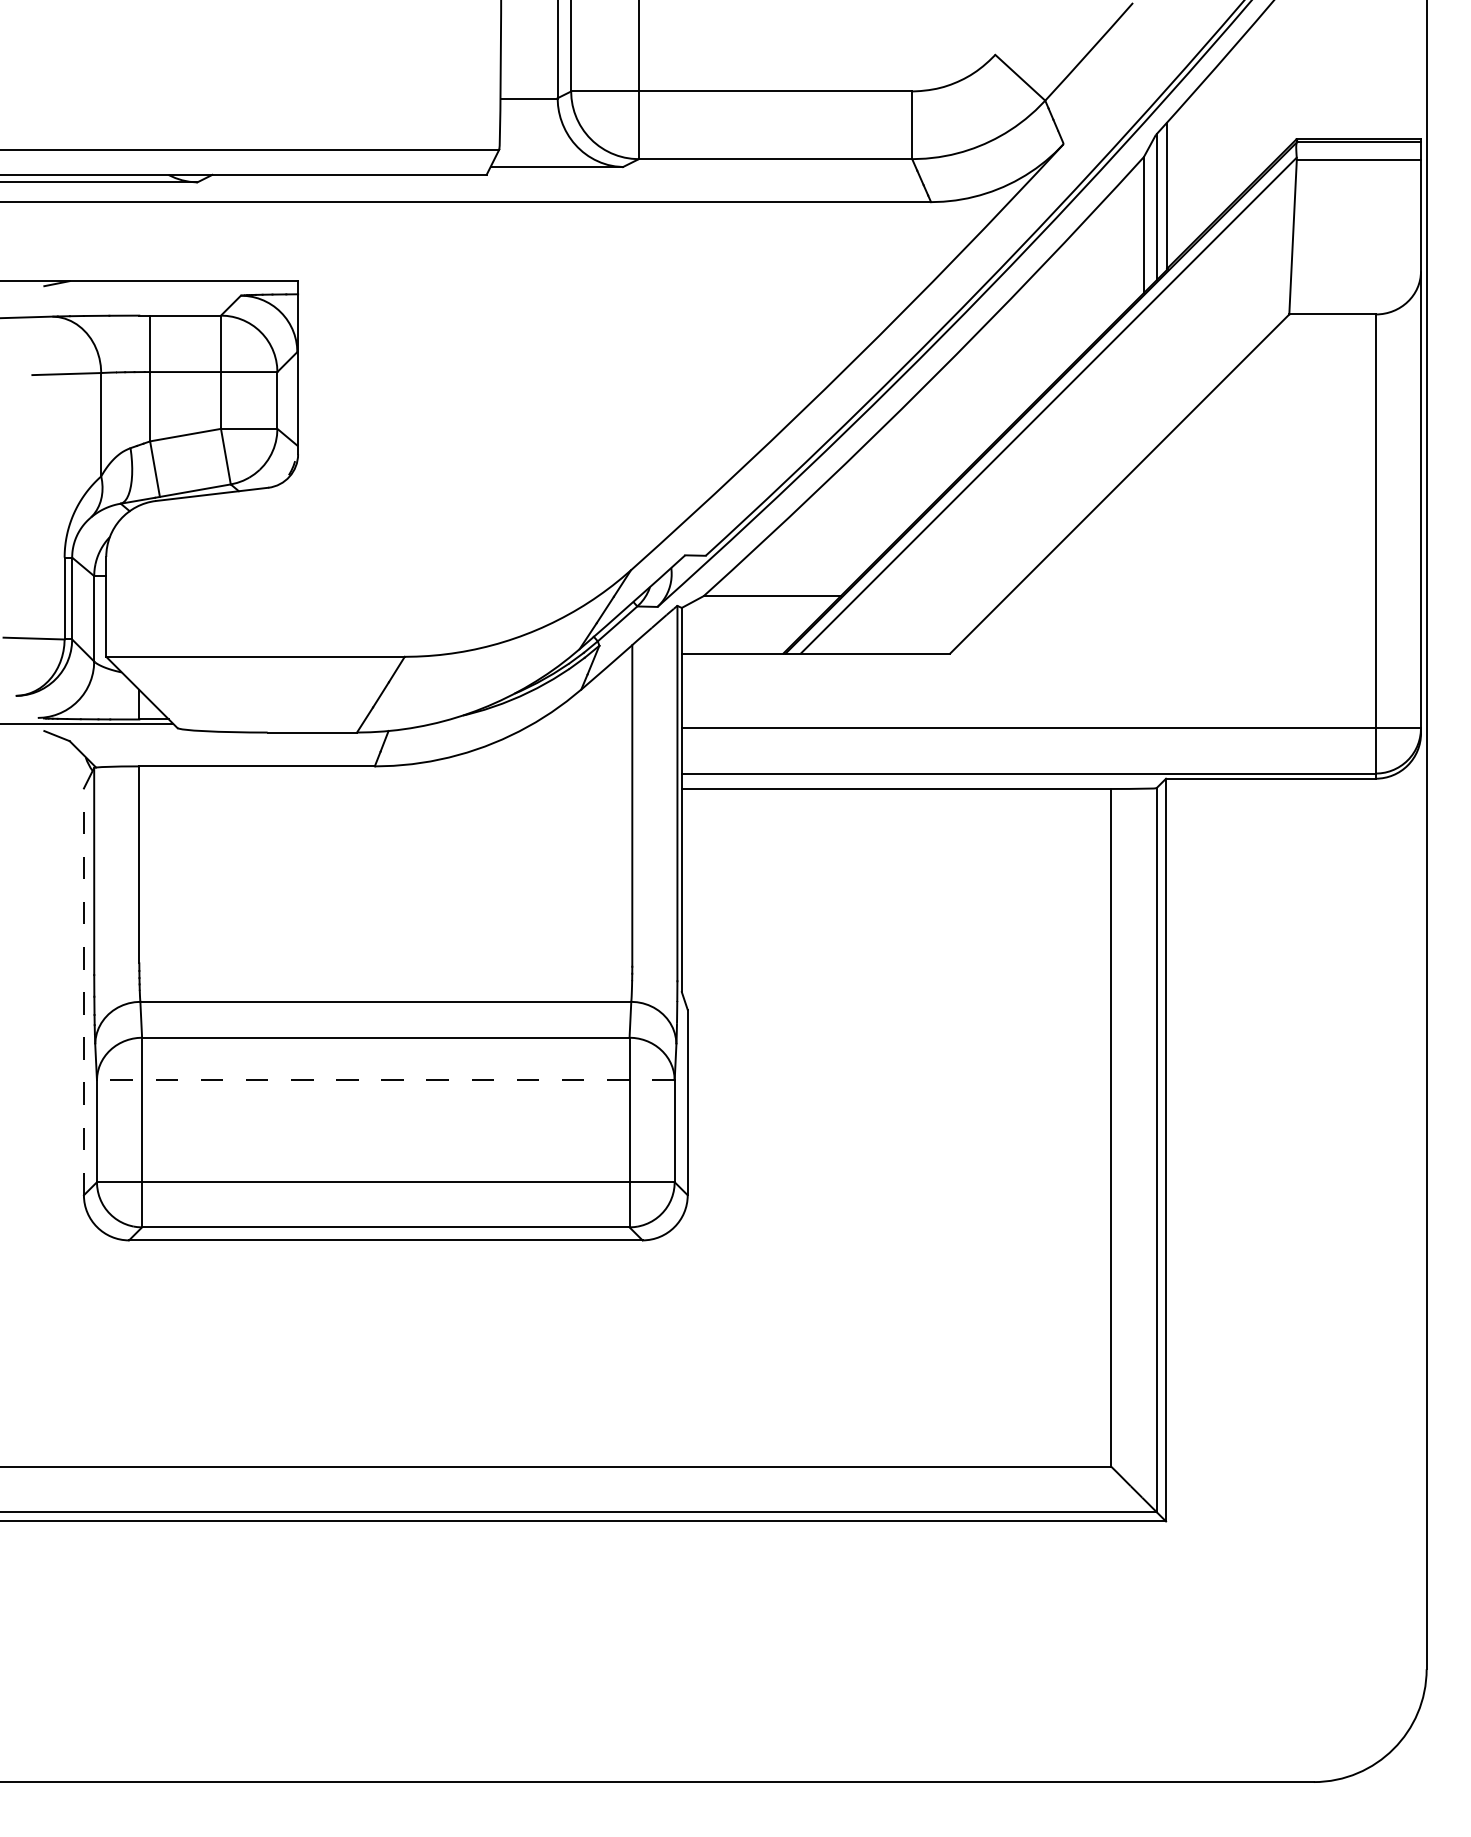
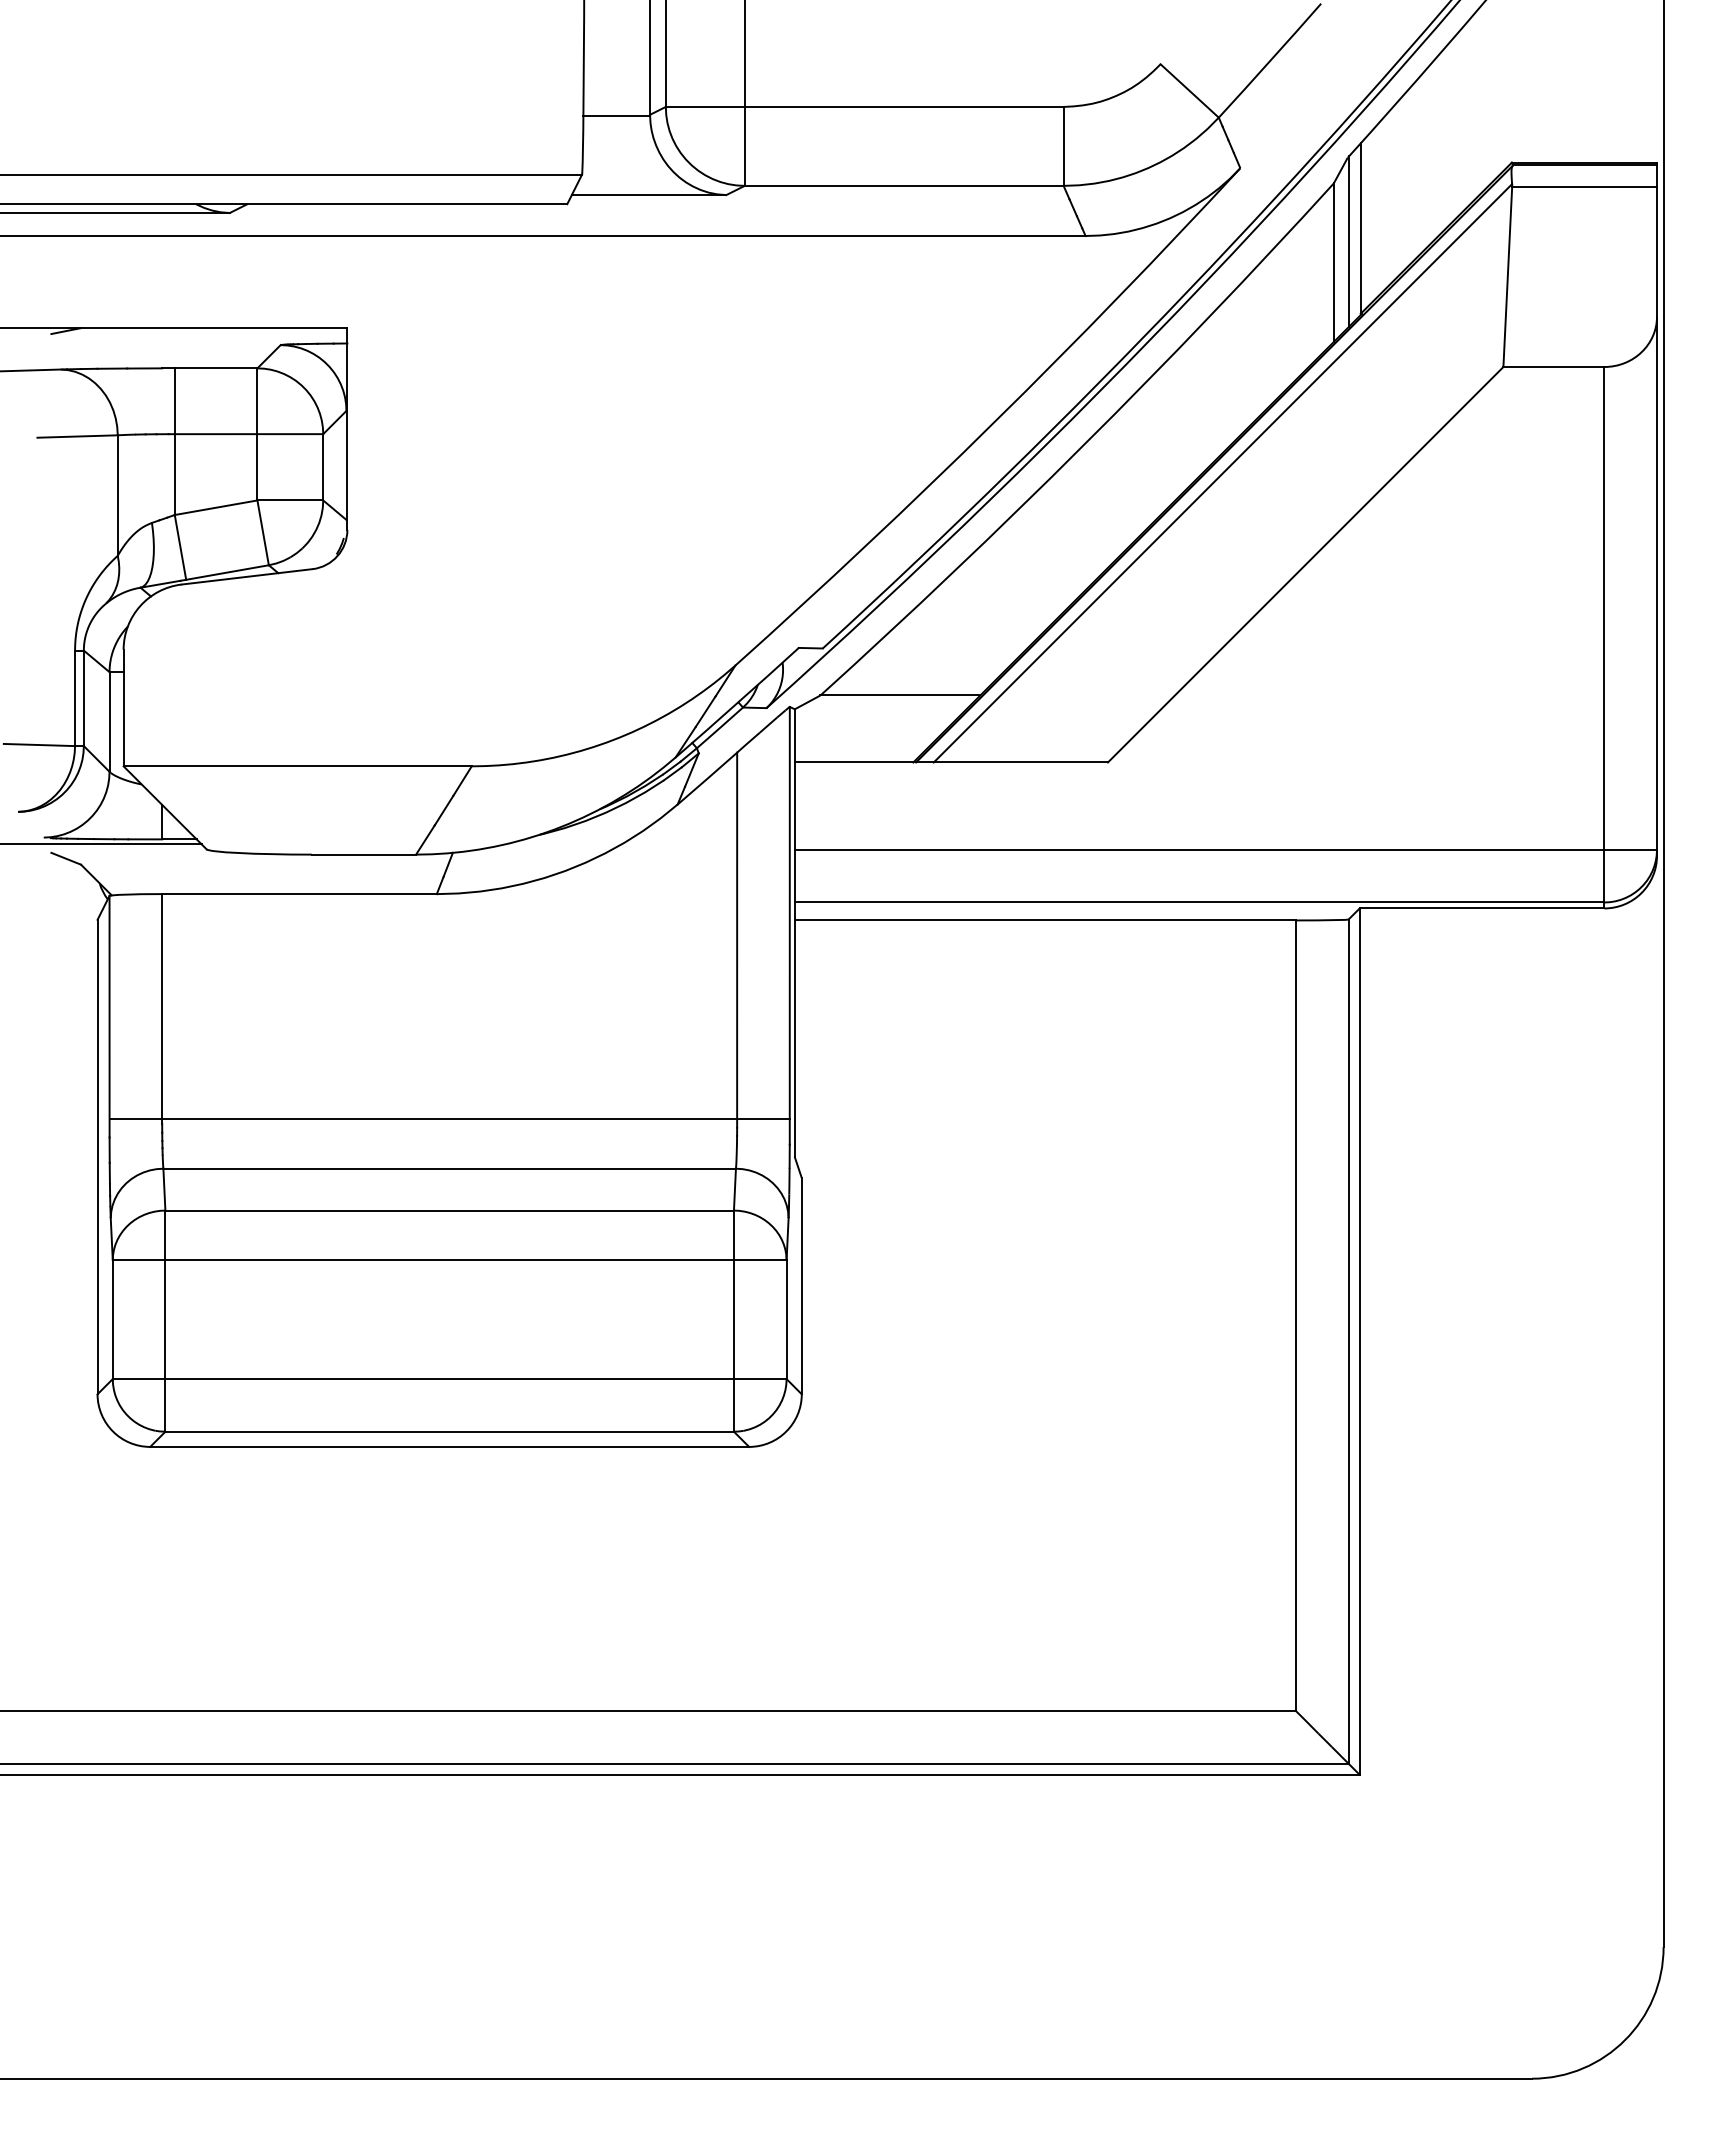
line: (385, 959) -> (449, 1119), added
line: (83, 991) -> (97, 1156), dashed -> solid
line: (385, 1080) -> (449, 1260), dashed -> solid

